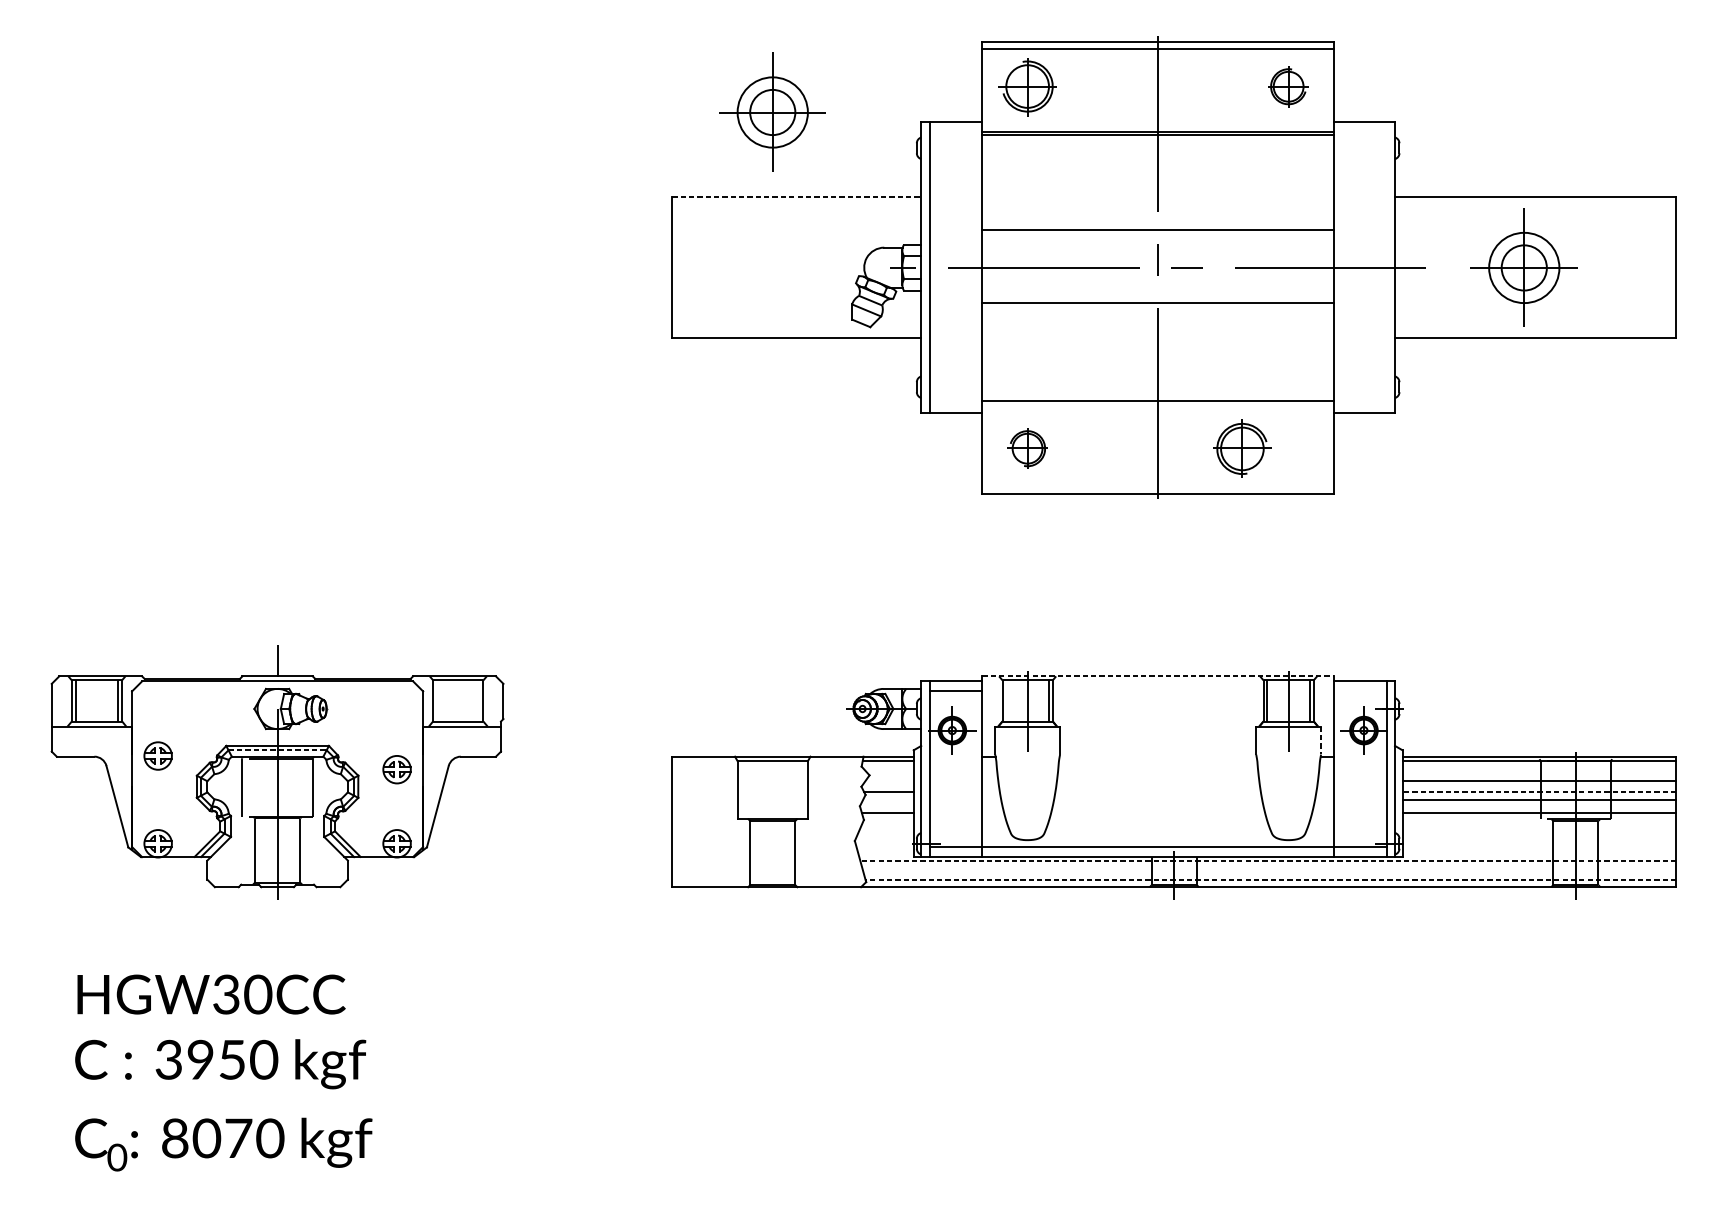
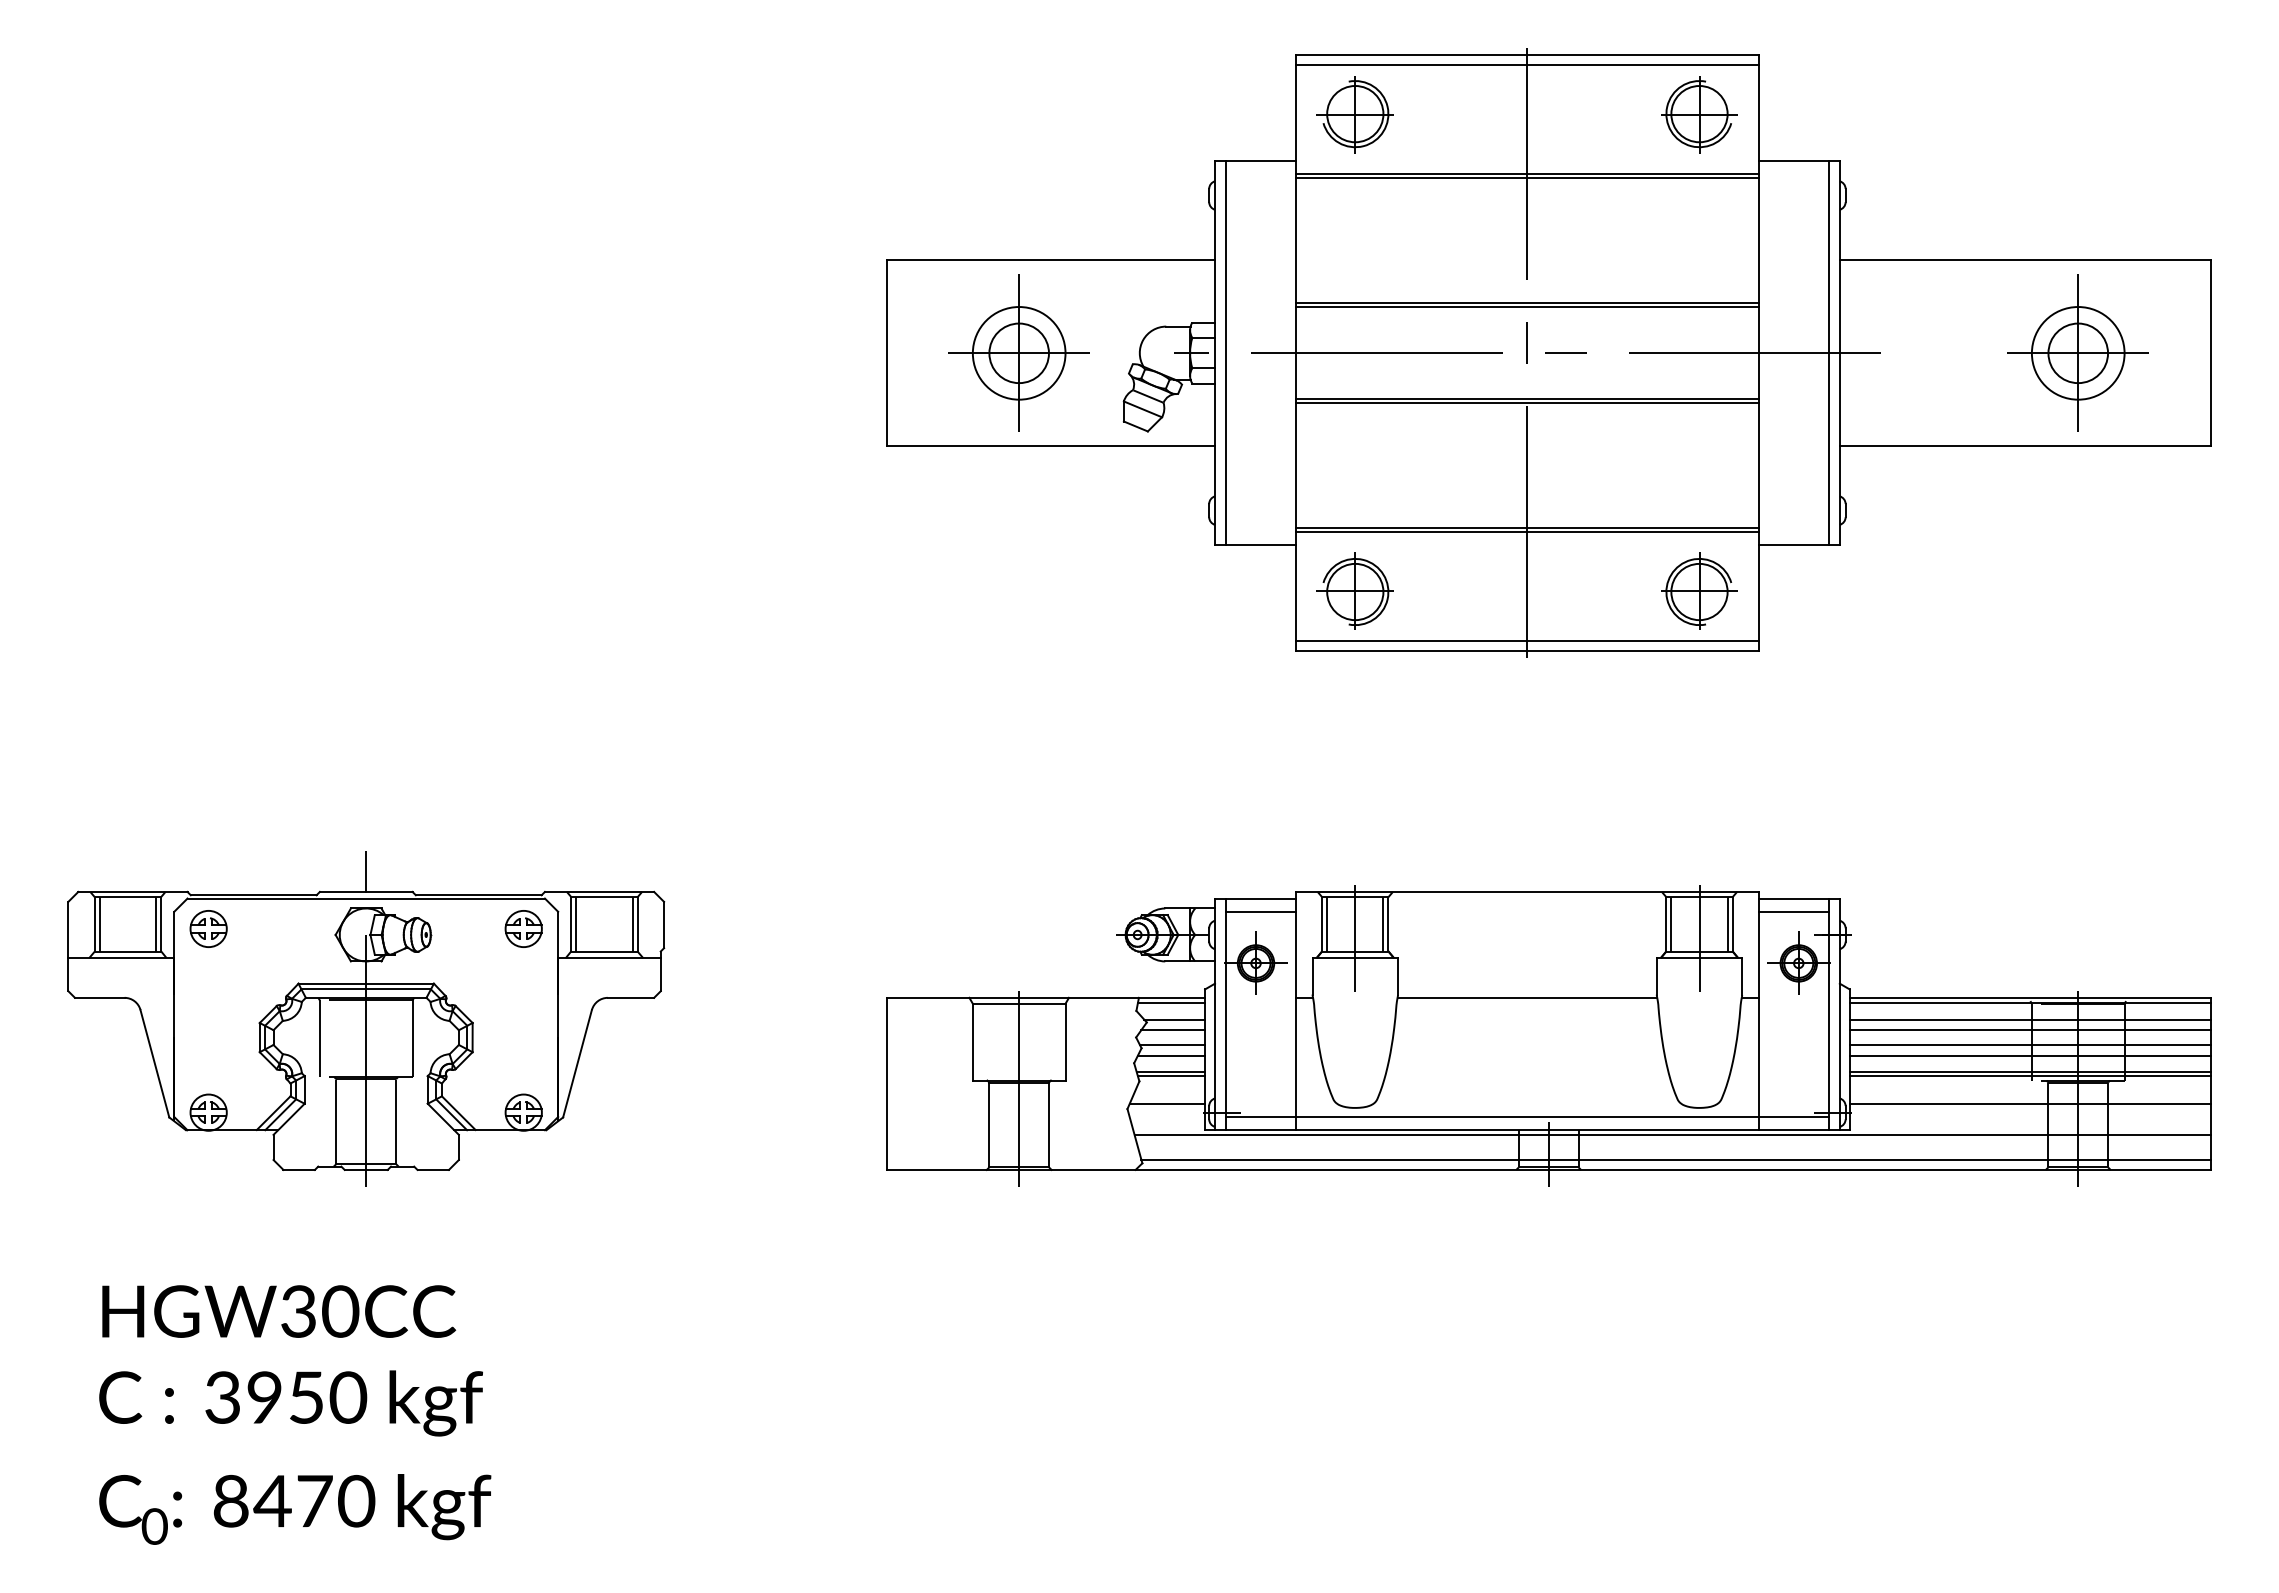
part: (1288, 86) -> (1699, 114), size x1.43
part: (772, 111) -> (1018, 352), moved
line: (797, 197) -> (1051, 260), dashed -> solid
line: (1158, 232) -> (1527, 306), added
part: (1523, 267) -> (2077, 352), moved
line: (1386, 268) -> (1828, 353), added
line: (1158, 305) -> (1527, 402), added
line: (1158, 403) -> (1527, 531), added
part: (1027, 447) -> (1354, 590), size x1.43
part: (1242, 447) -> (1699, 590), moved
line: (1158, 486) -> (1527, 641), added
line: (1158, 676) -> (1527, 891), dashed -> solid
line: (1359, 691) -> (1793, 911), added
line: (437, 701) -> (576, 924), added
line: (479, 701) -> (632, 924), added
line: (1006, 701) -> (1327, 924), added
line: (1321, 740) -> (1742, 976), dashed -> solid
line: (277, 750) -> (366, 989), dashed -> solid
part: (158, 755) -> (208, 928), moved
line: (1158, 756) -> (1527, 997), added
part: (396, 769) -> (523, 928), moved
line: (890, 773) -> (1174, 1019), added
line: (1538, 773) -> (2029, 1019), added
line: (889, 781) -> (1173, 1030), added
line: (1538, 792) -> (2029, 1044), dashed -> solid
line: (888, 800) -> (1171, 1055), added
line: (888, 816) -> (1171, 1076), added
line: (1538, 816) -> (2029, 1076), added
line: (773, 826) -> (1019, 1089), added
line: (885, 836) -> (1167, 1103), added
line: (1538, 836) -> (2029, 1103), added
line: (1268, 860) -> (1672, 1134), dashed -> solid
line: (1271, 880) -> (1676, 1160), dashed -> solid
text: (206, 1138) -> (272, 1501), 8070 -> 8470

